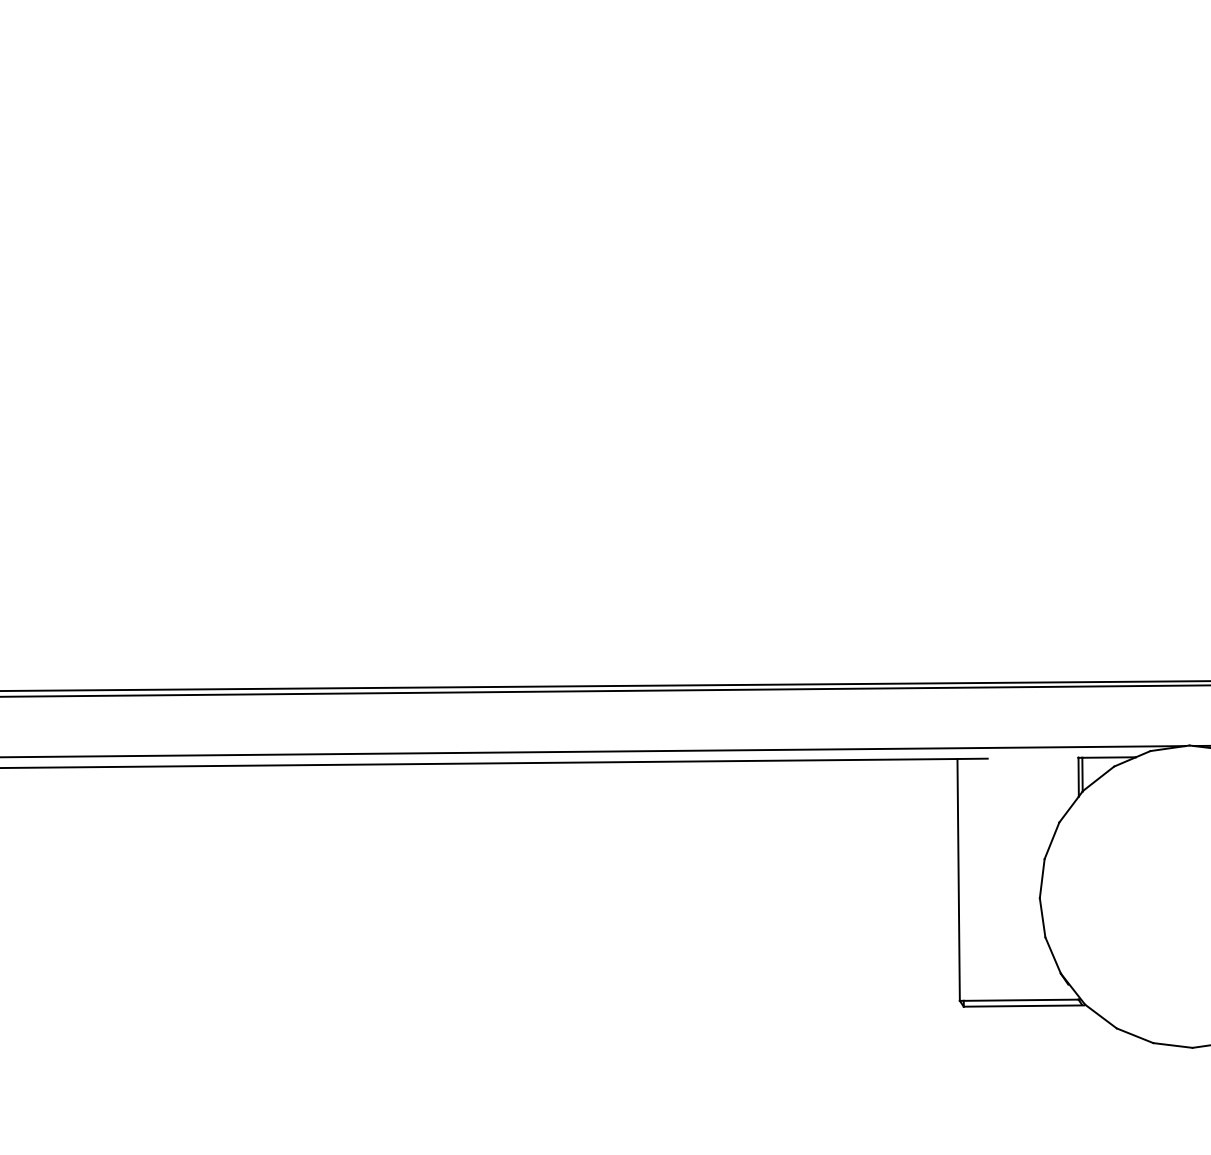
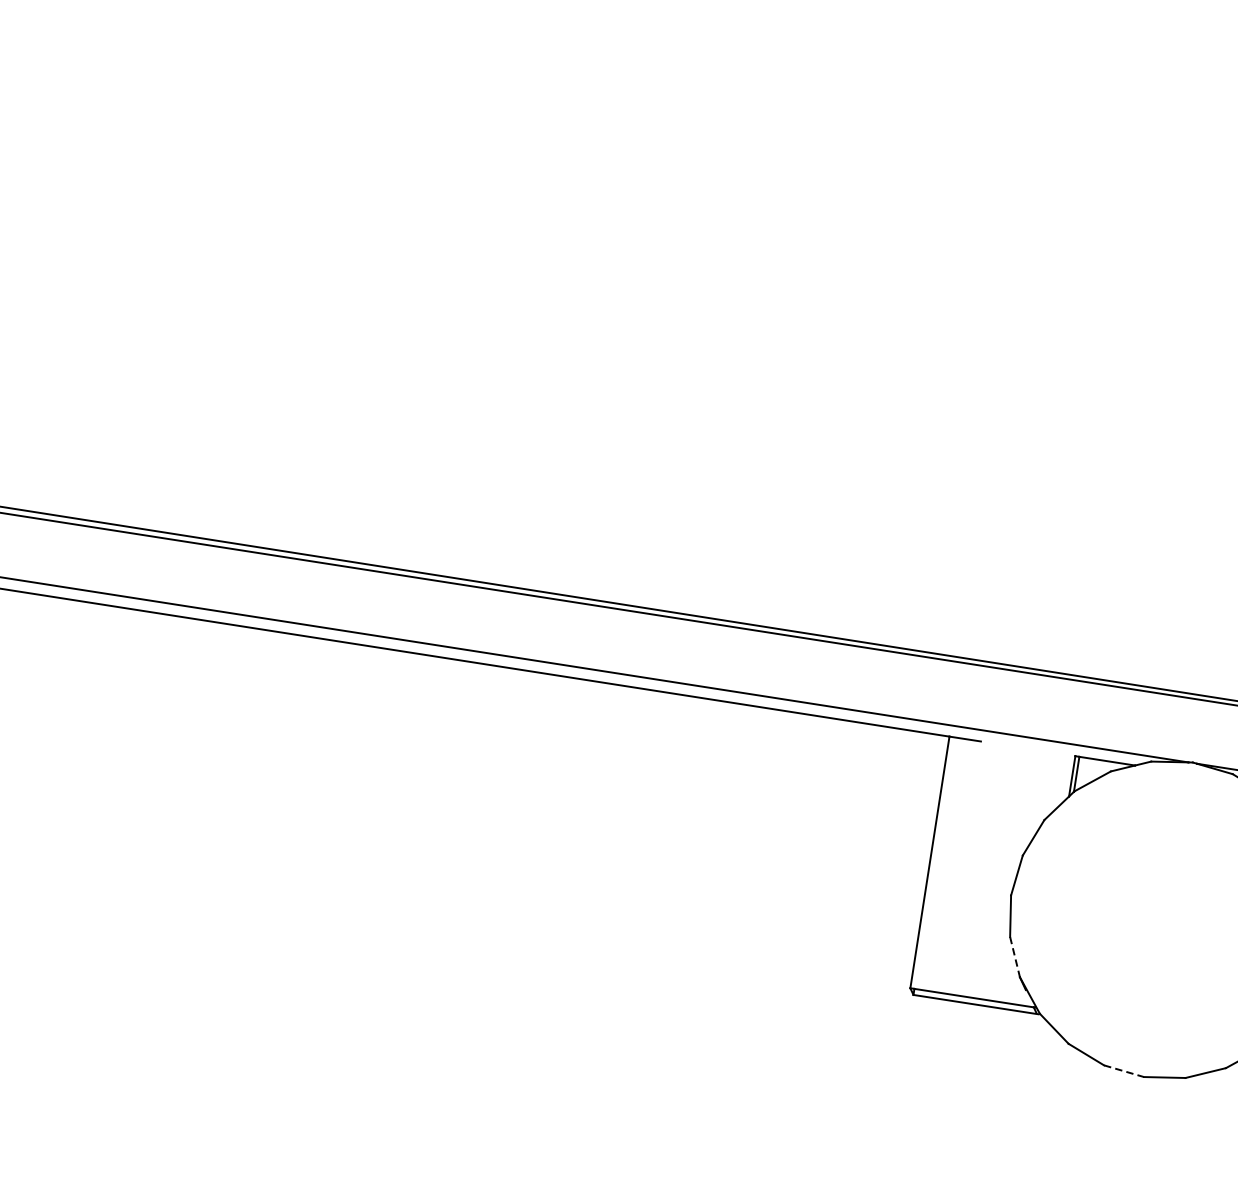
line: (1053, 955) -> (1015, 957), solid -> dashed
line: (1172, 1045) -> (1123, 1071), solid -> dashed

